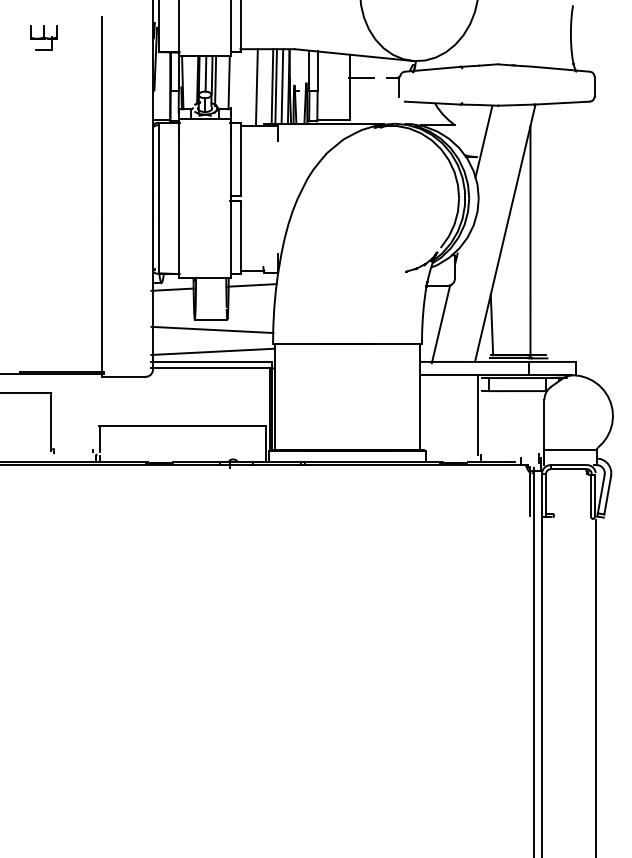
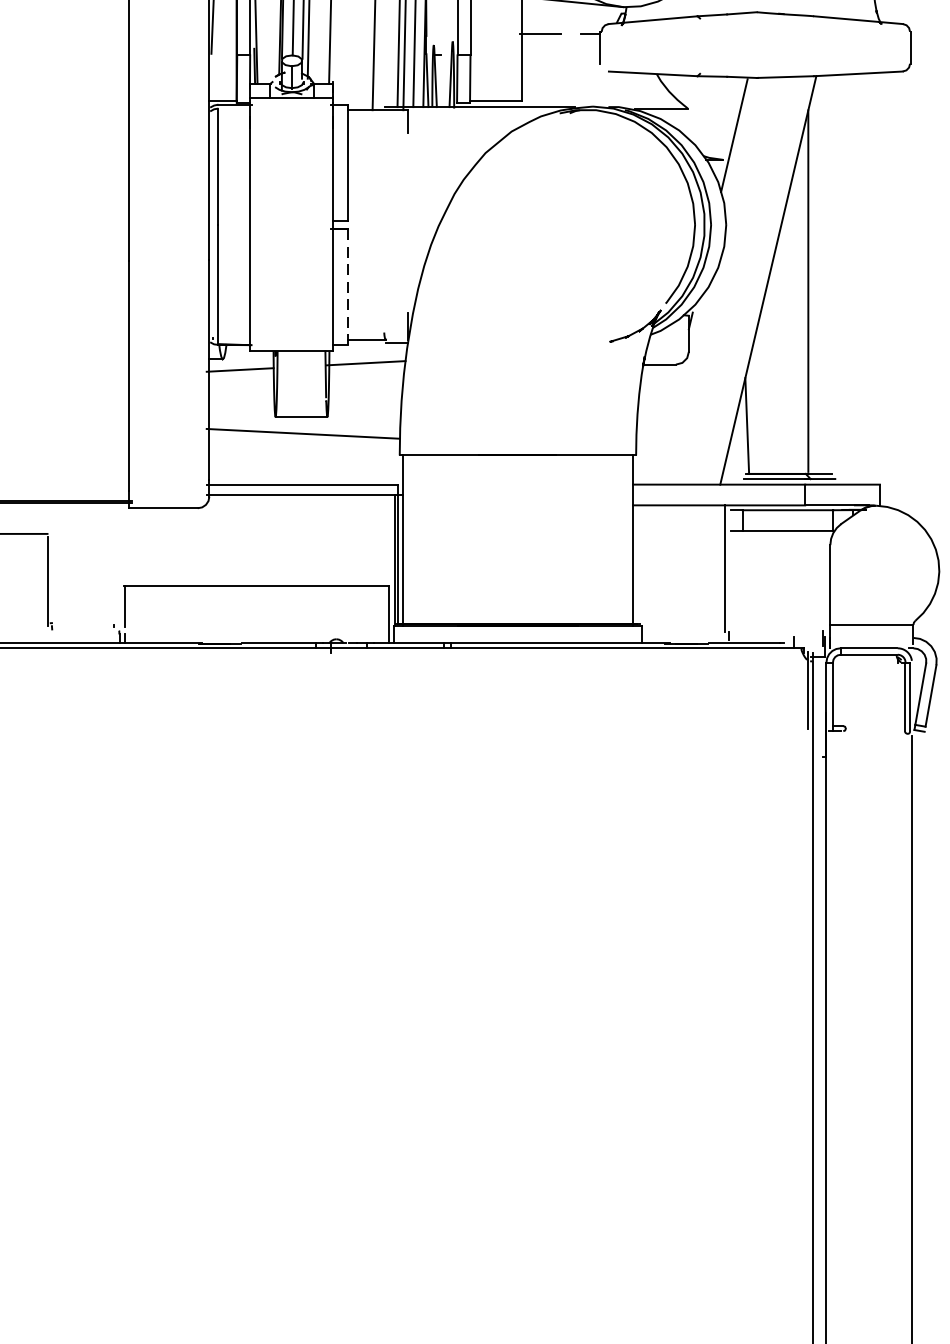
line: (240, 237) -> (348, 287), solid -> dashed
line: (440, 324) -> (665, 425), removed
line: (213, 351) -> (305, 468), removed

